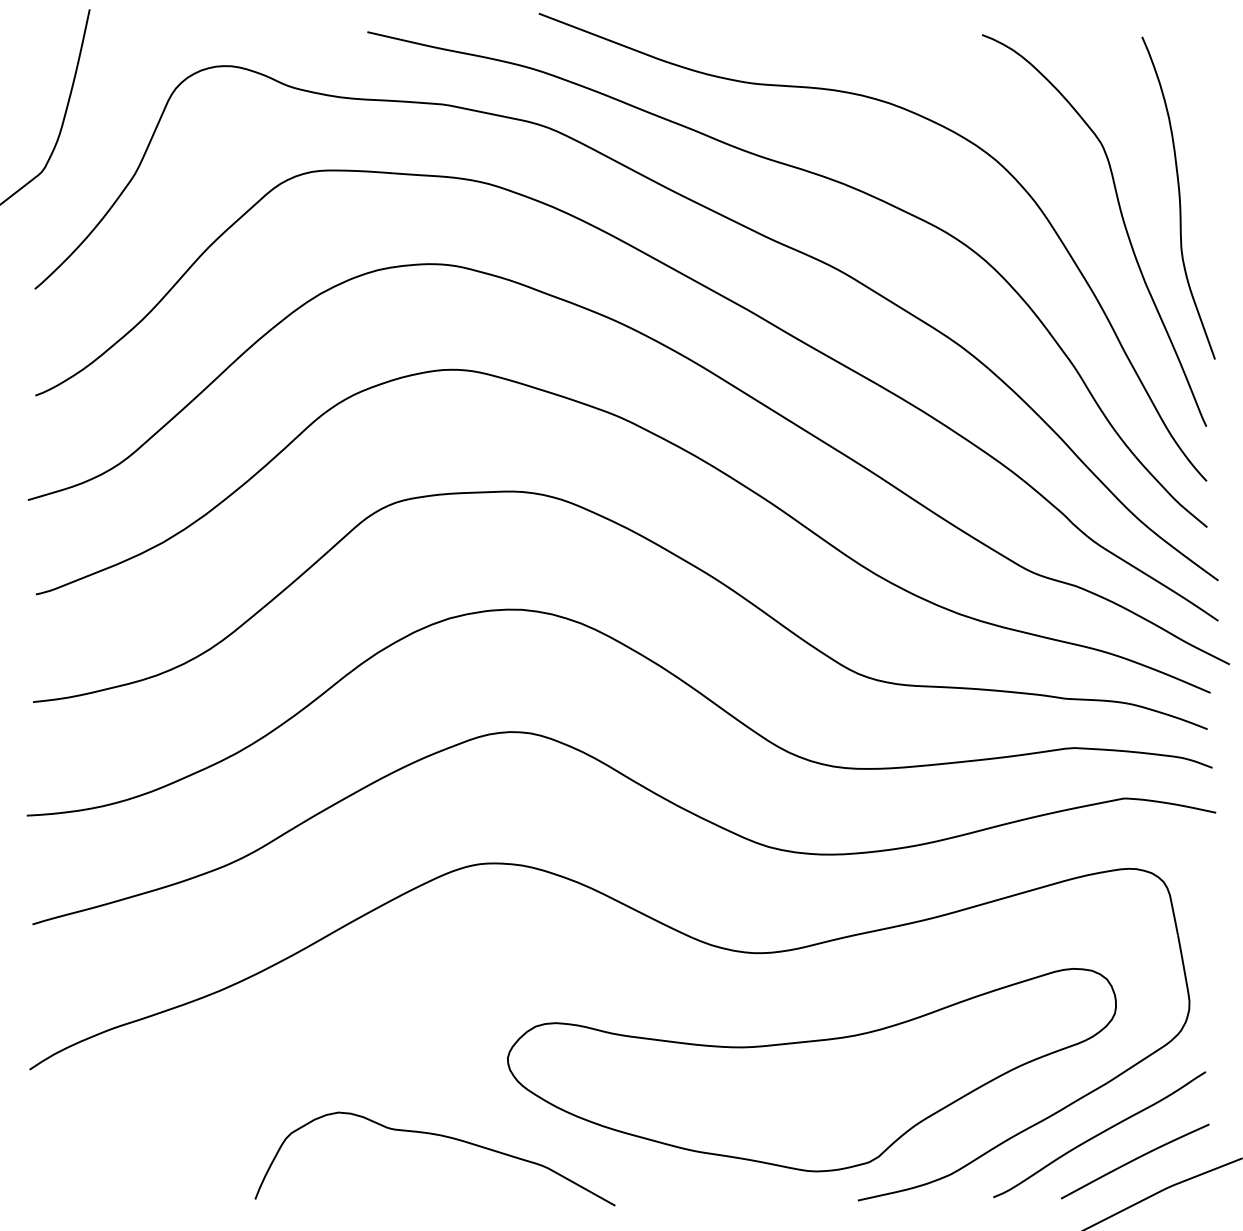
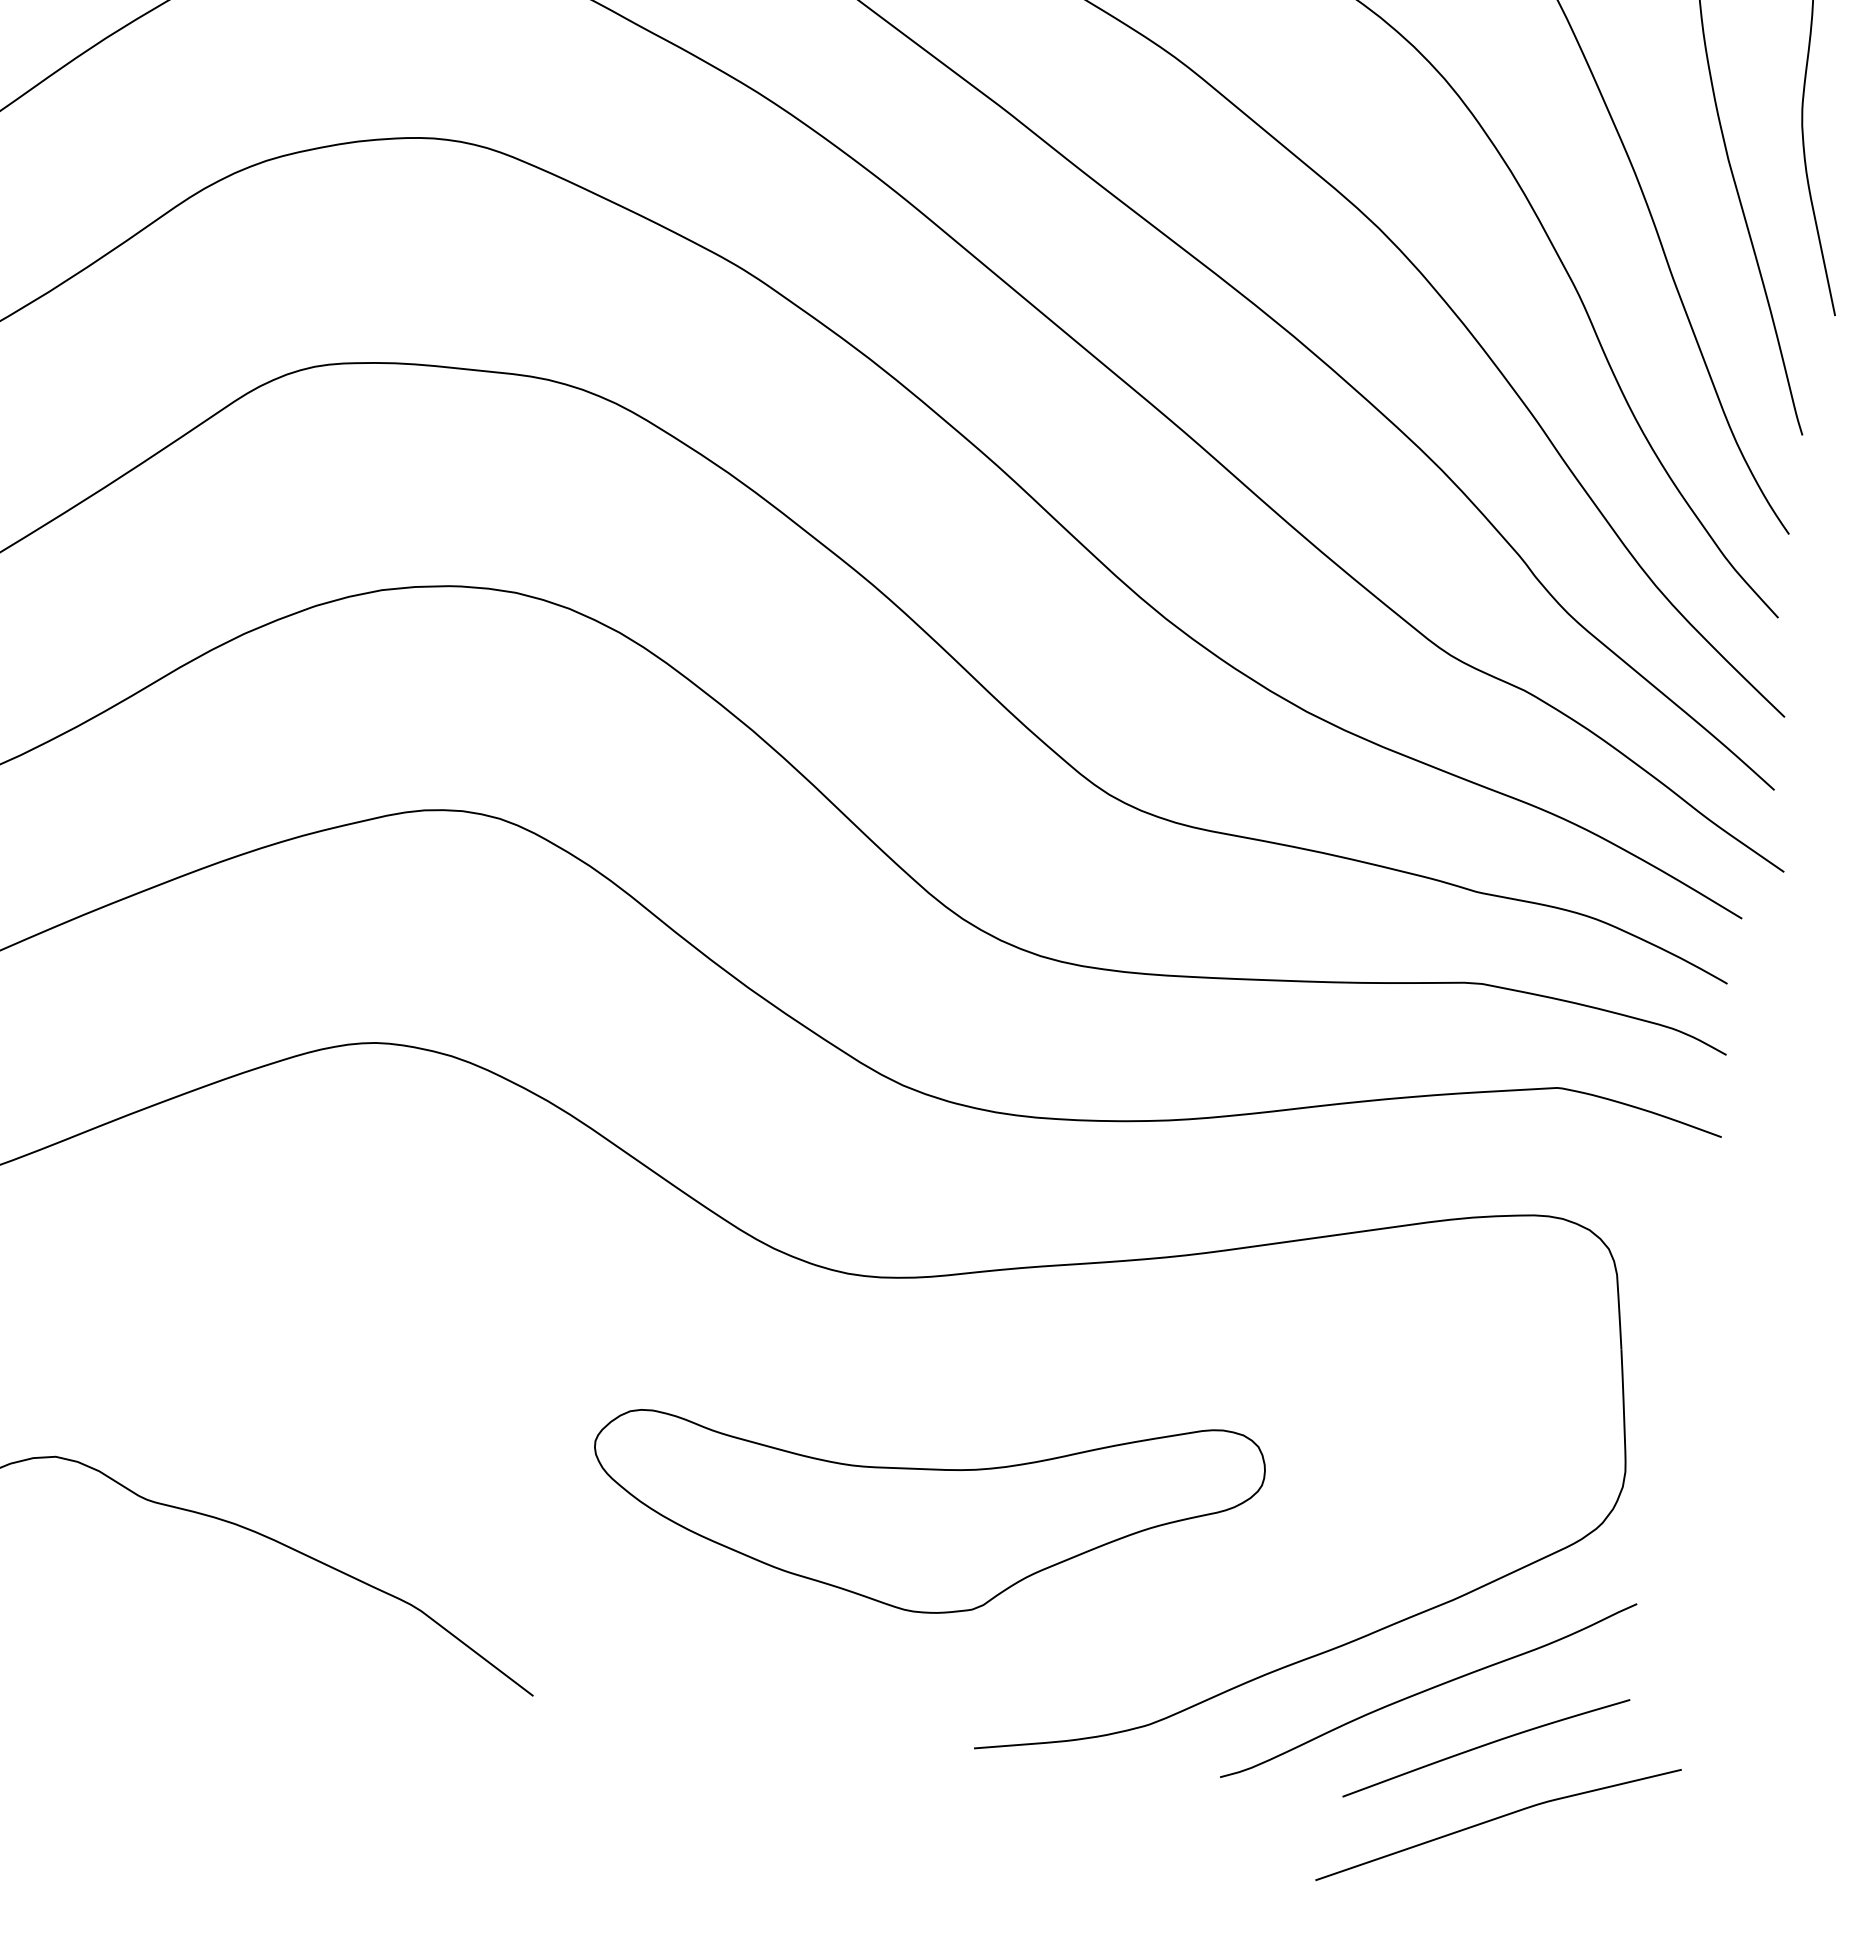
part: (811, 1070) -> (923, 1500), size x0.6

